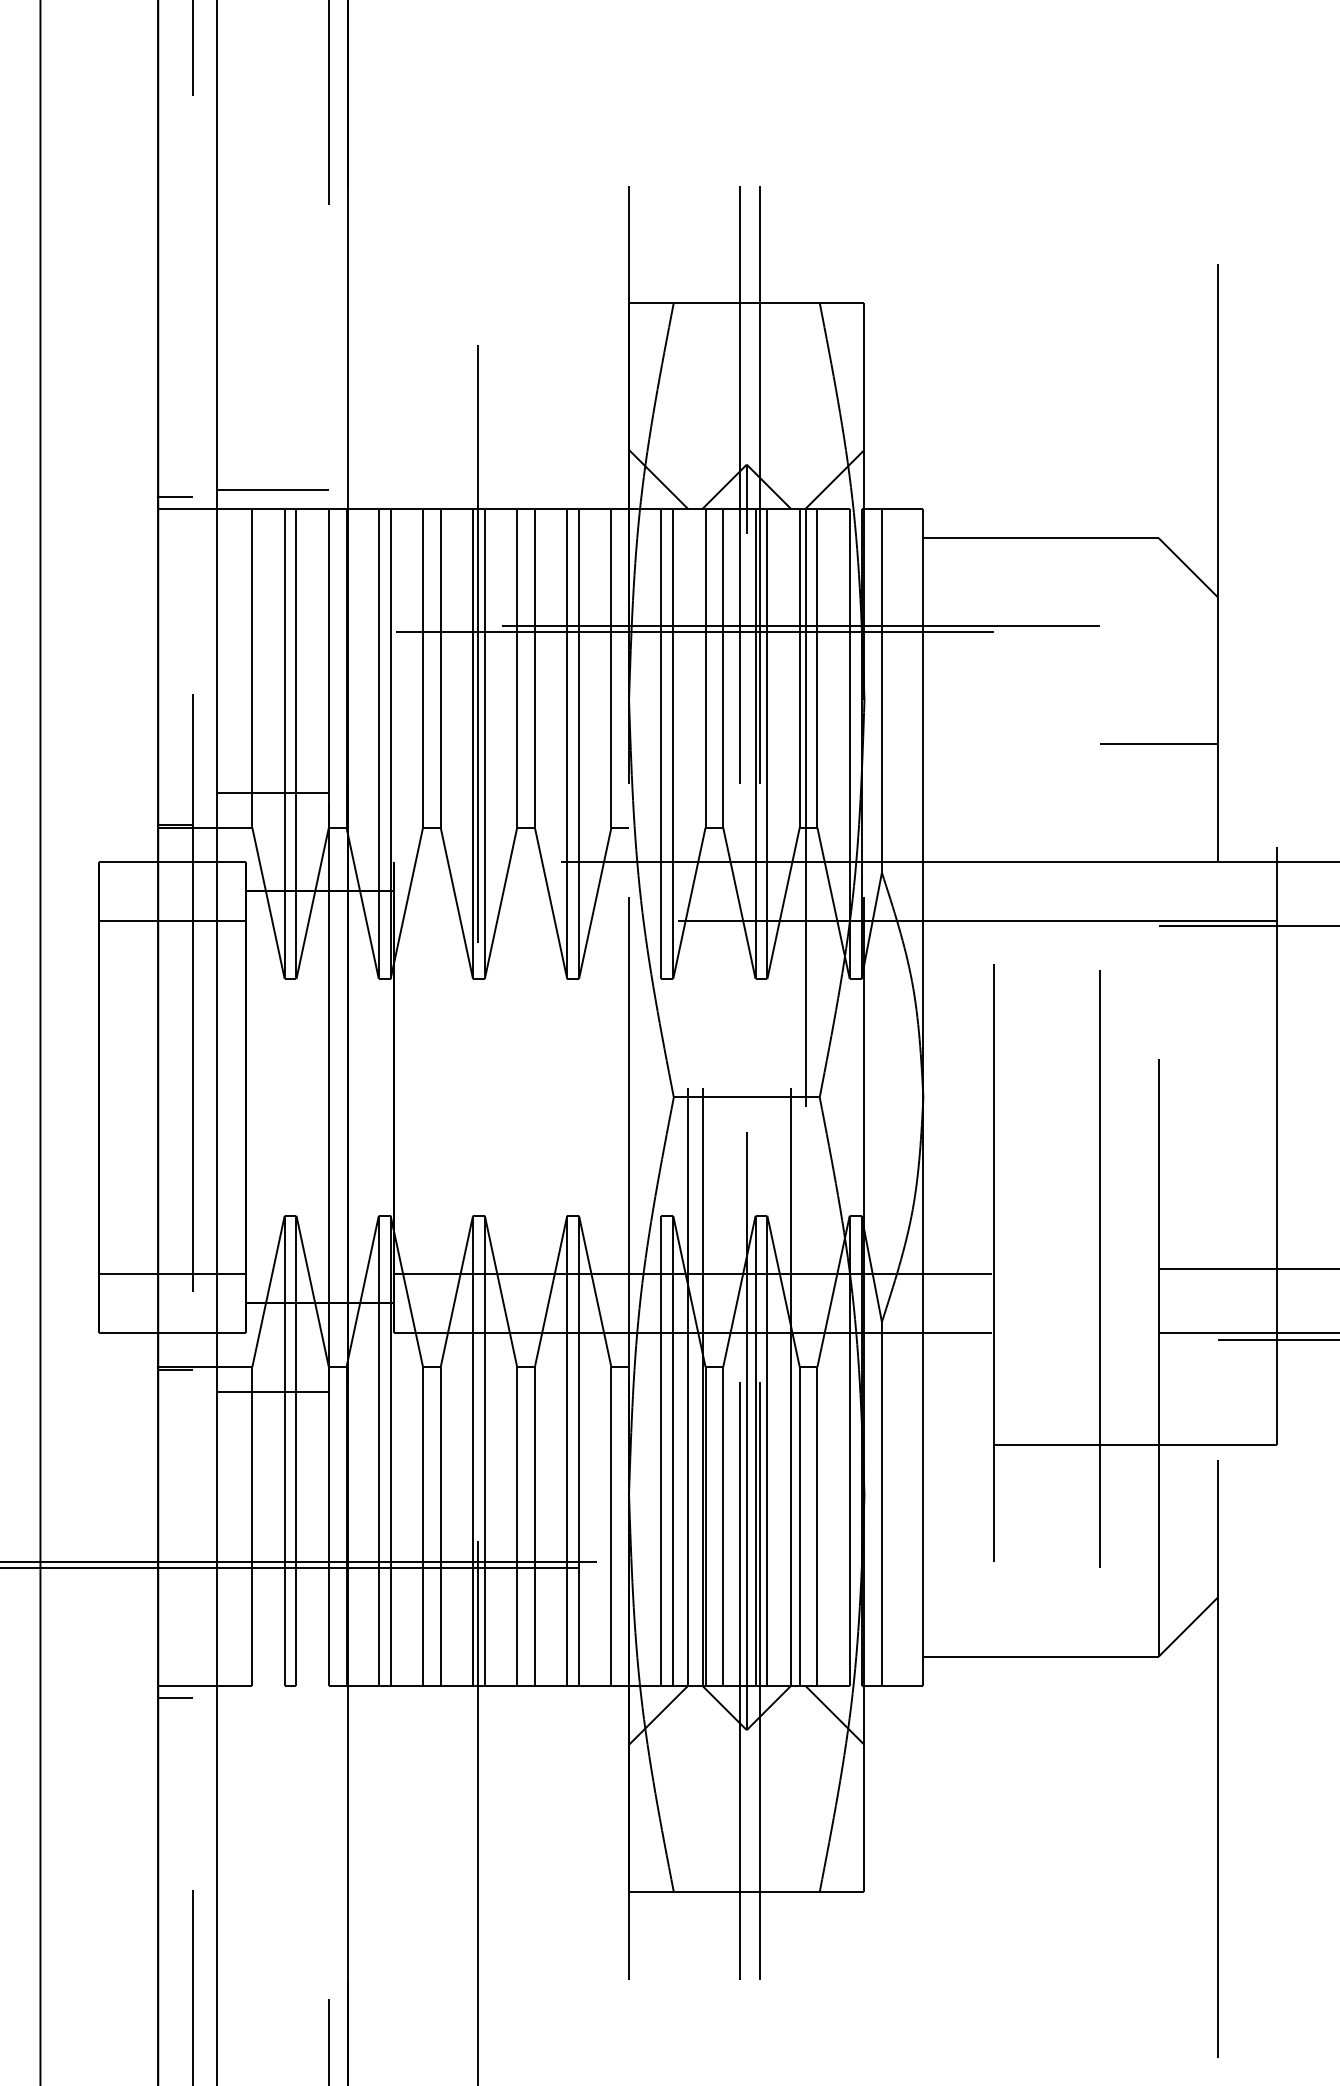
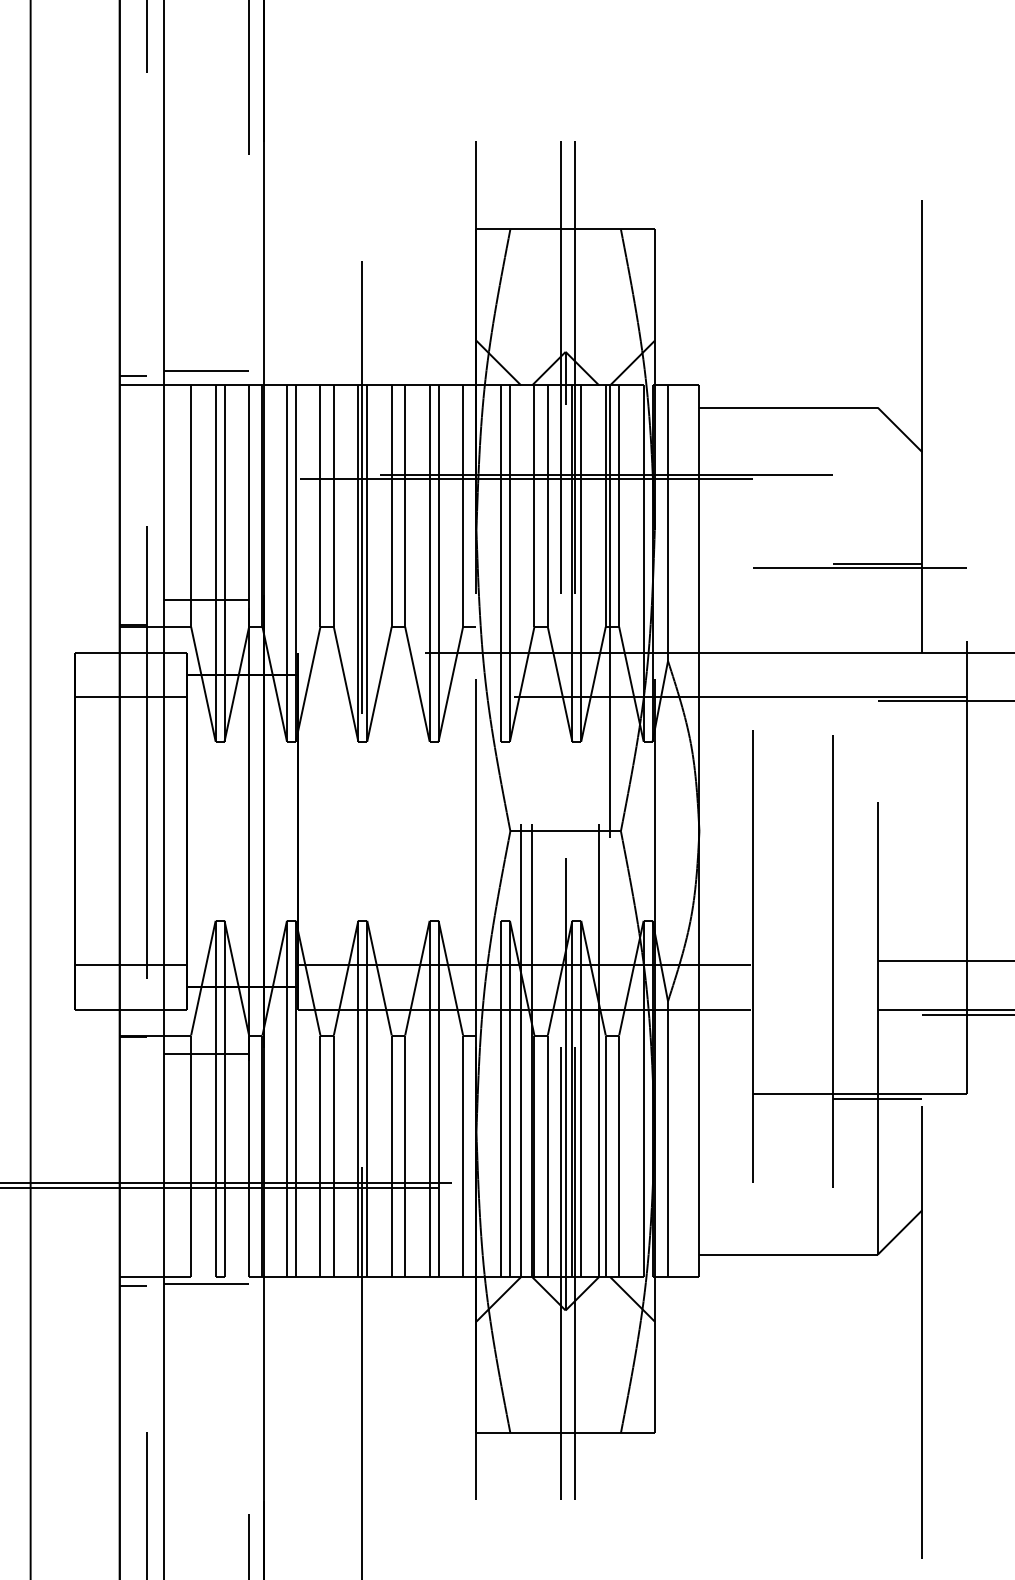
line: (1134, 750) -> (859, 568), added
line: (1158, 1450) -> (877, 1098), added
line: (272, 1694) -> (206, 1283), added

